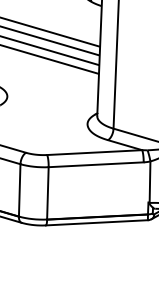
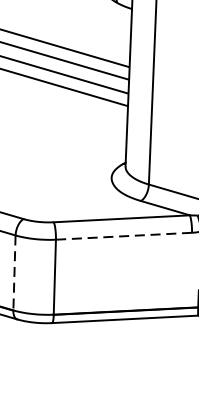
line: (96, 164) -> (124, 235), solid -> dashed
line: (19, 190) -> (14, 273), solid -> dashed

